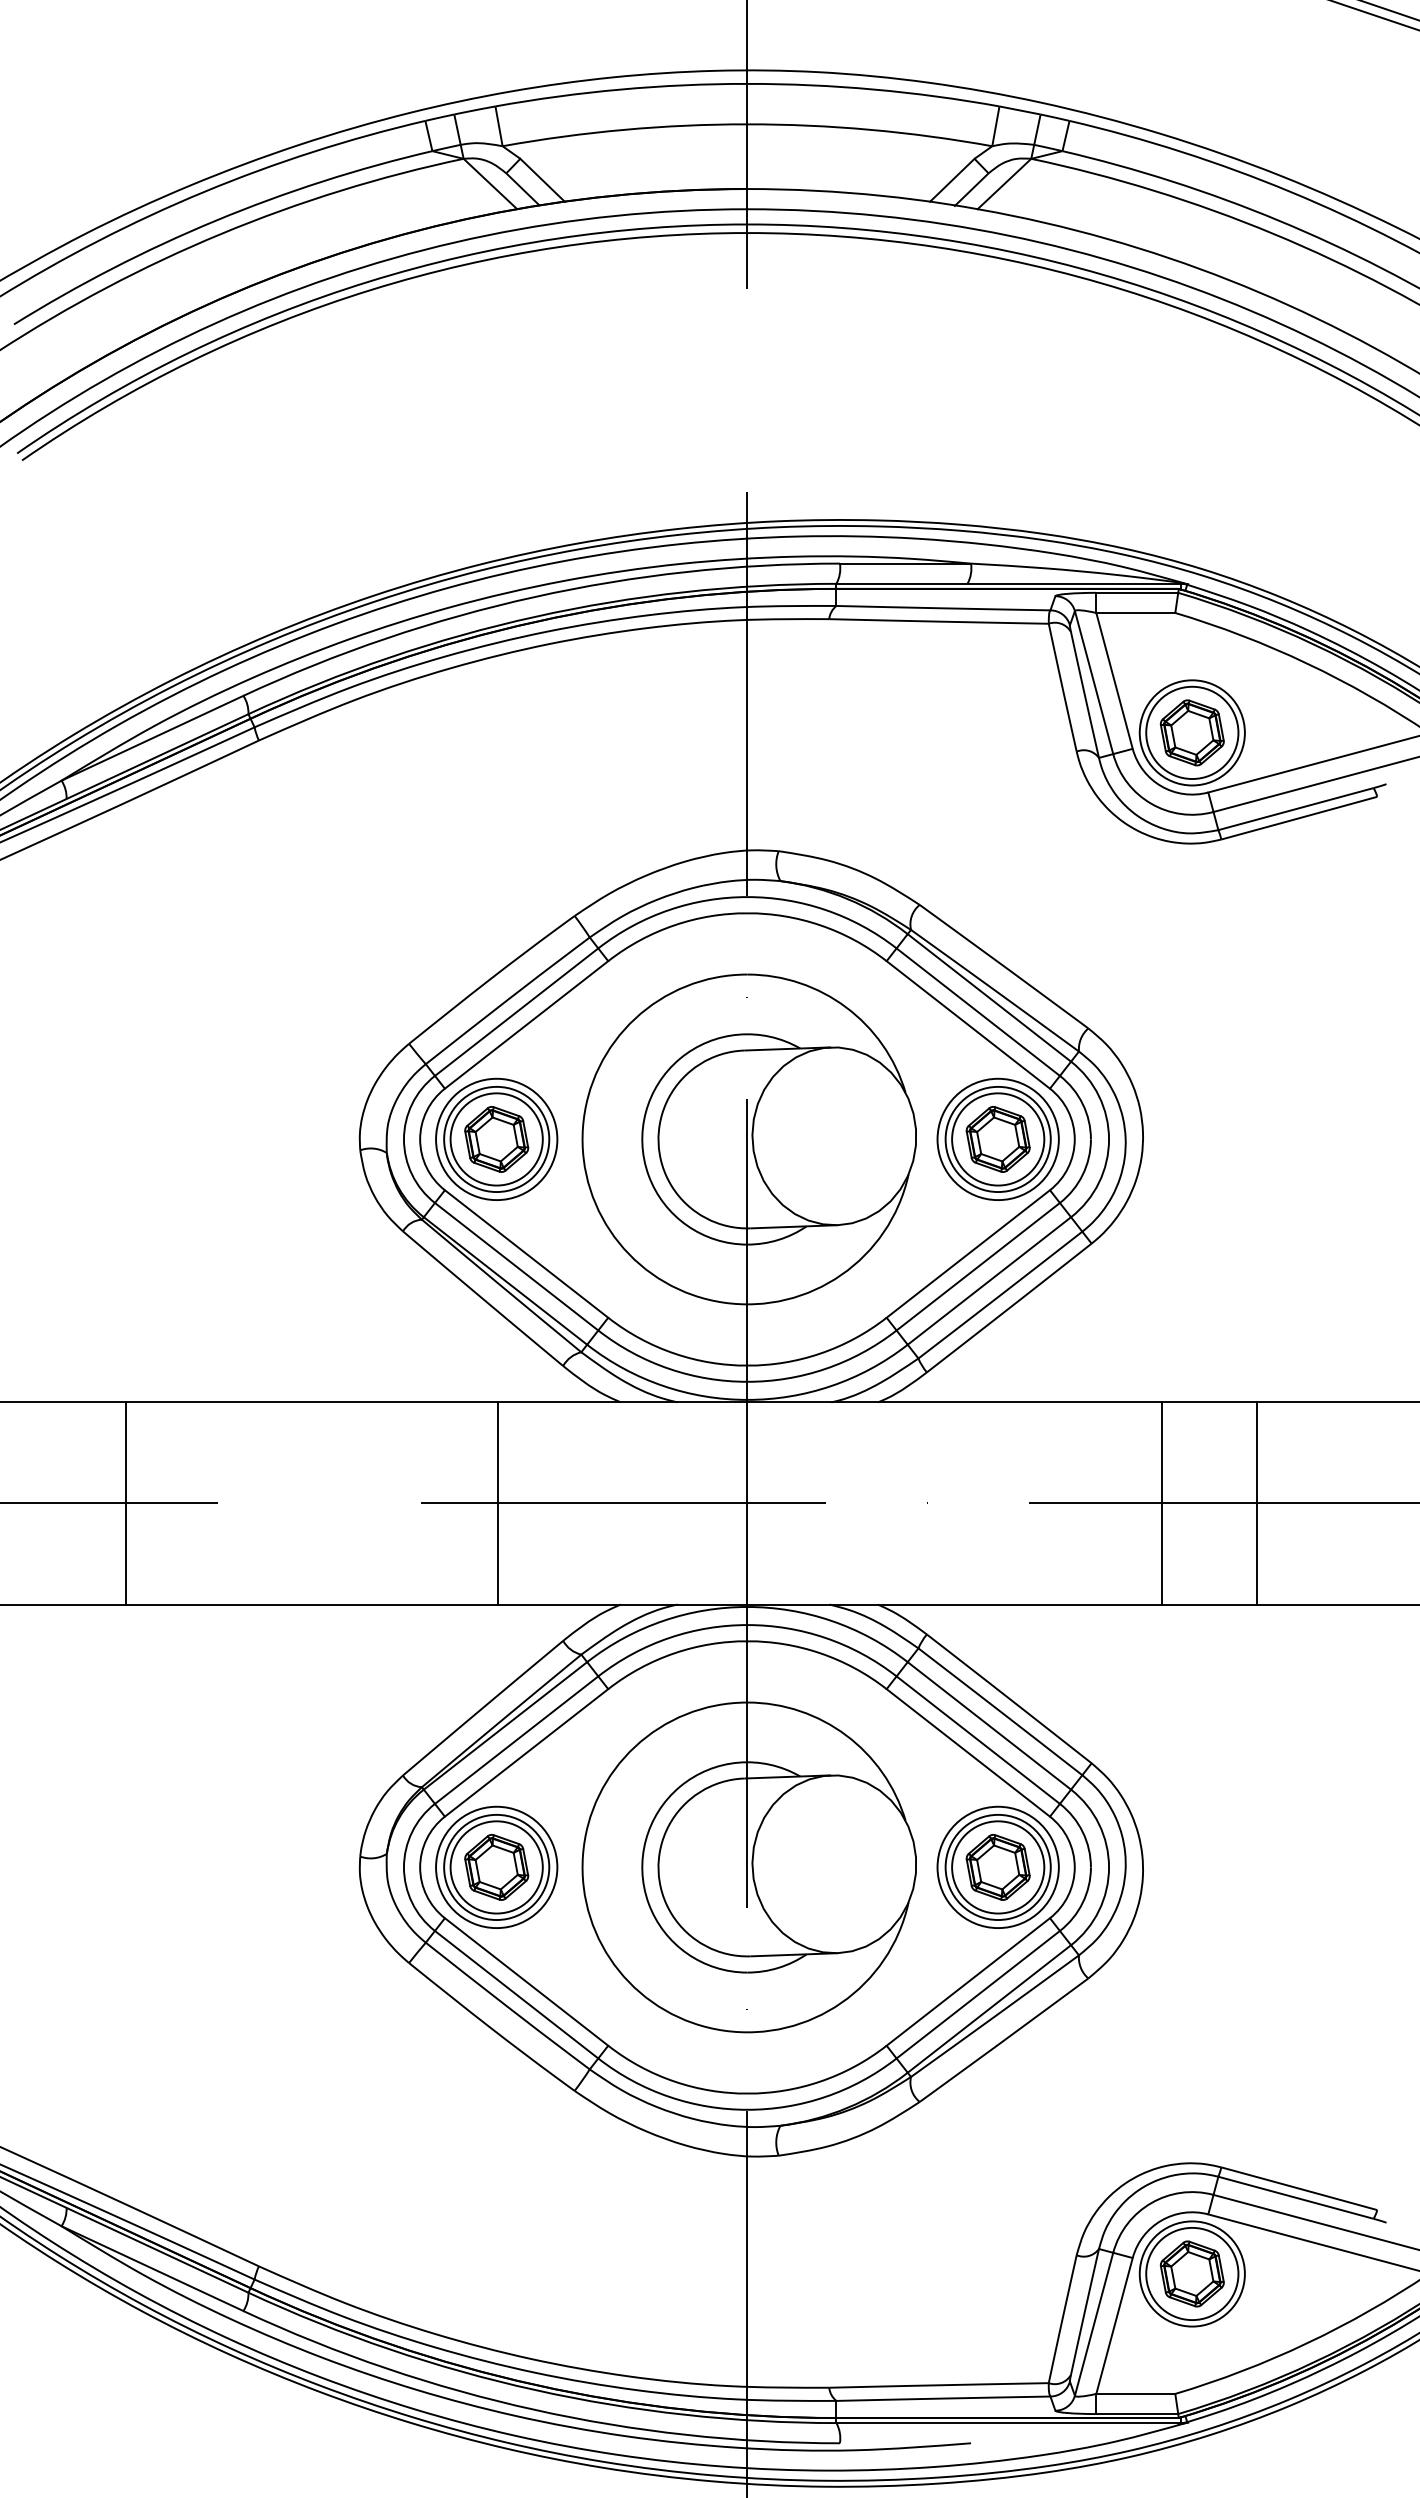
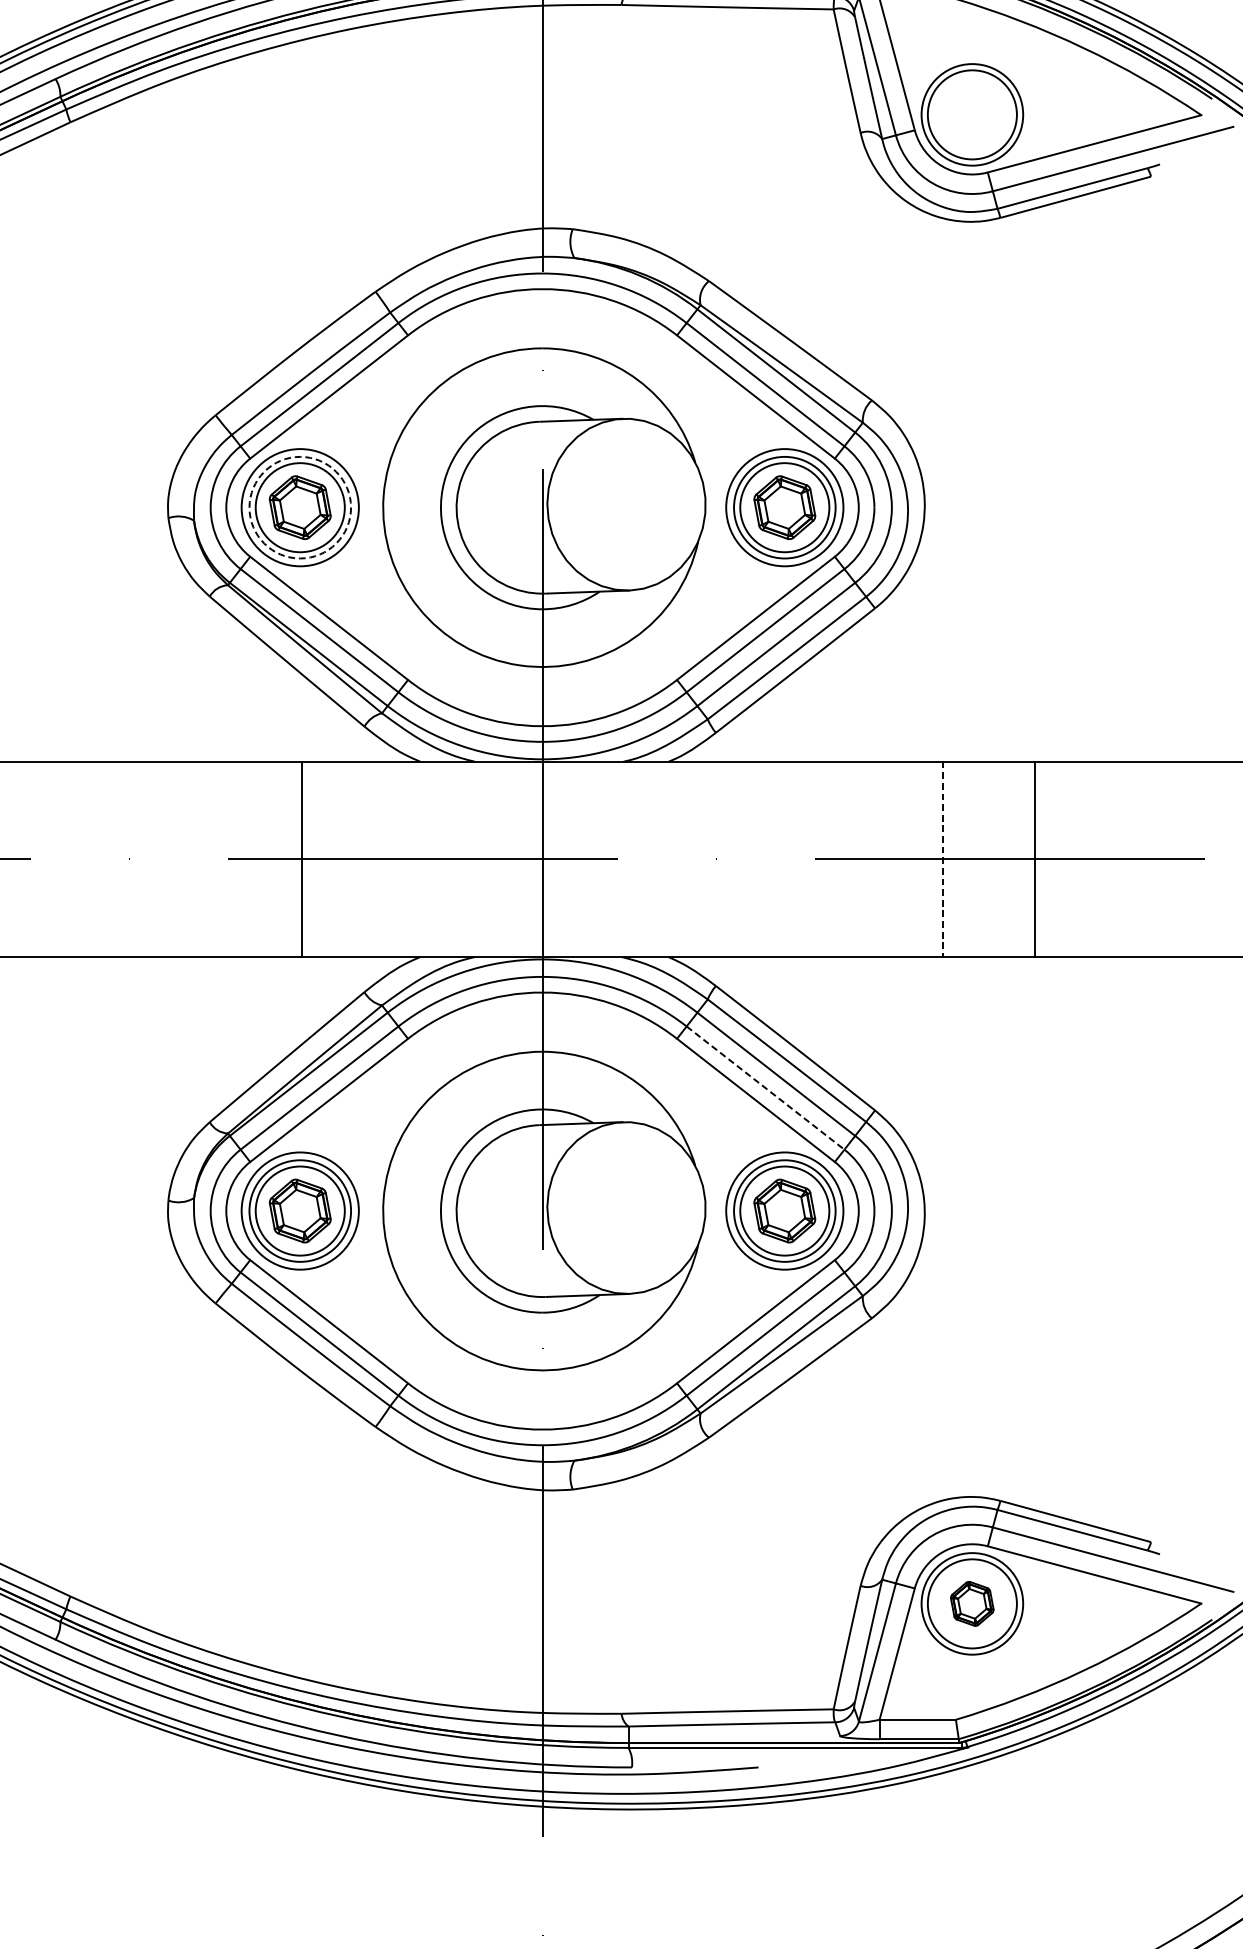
part: (1191, 732) -> (971, 114), removed
circle: (496, 1139) -> (300, 507), solid -> dashed
line: (1162, 1503) -> (943, 859), solid -> dashed
line: (978, 1740) -> (765, 1088), solid -> dashed
part: (1191, 2273) -> (971, 1603), size x0.7

